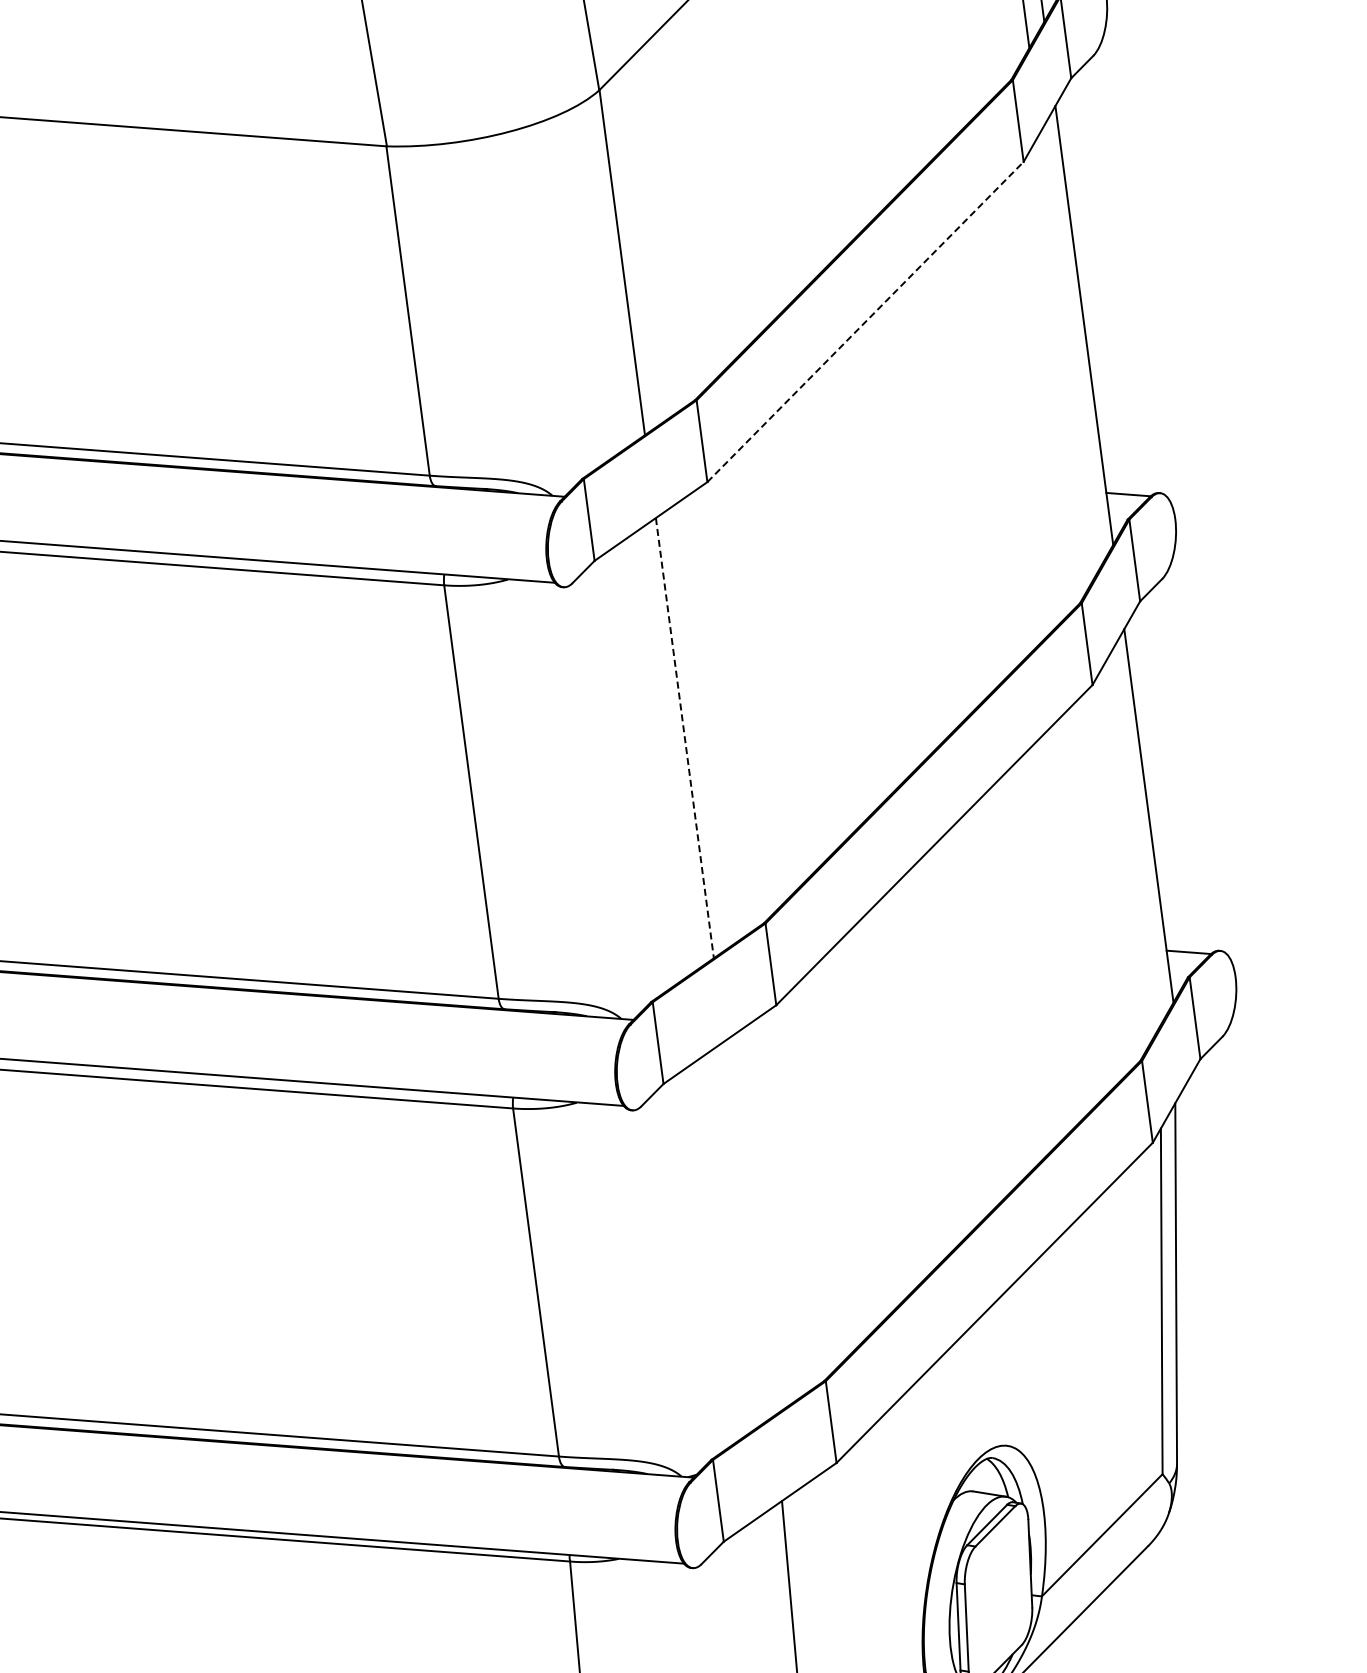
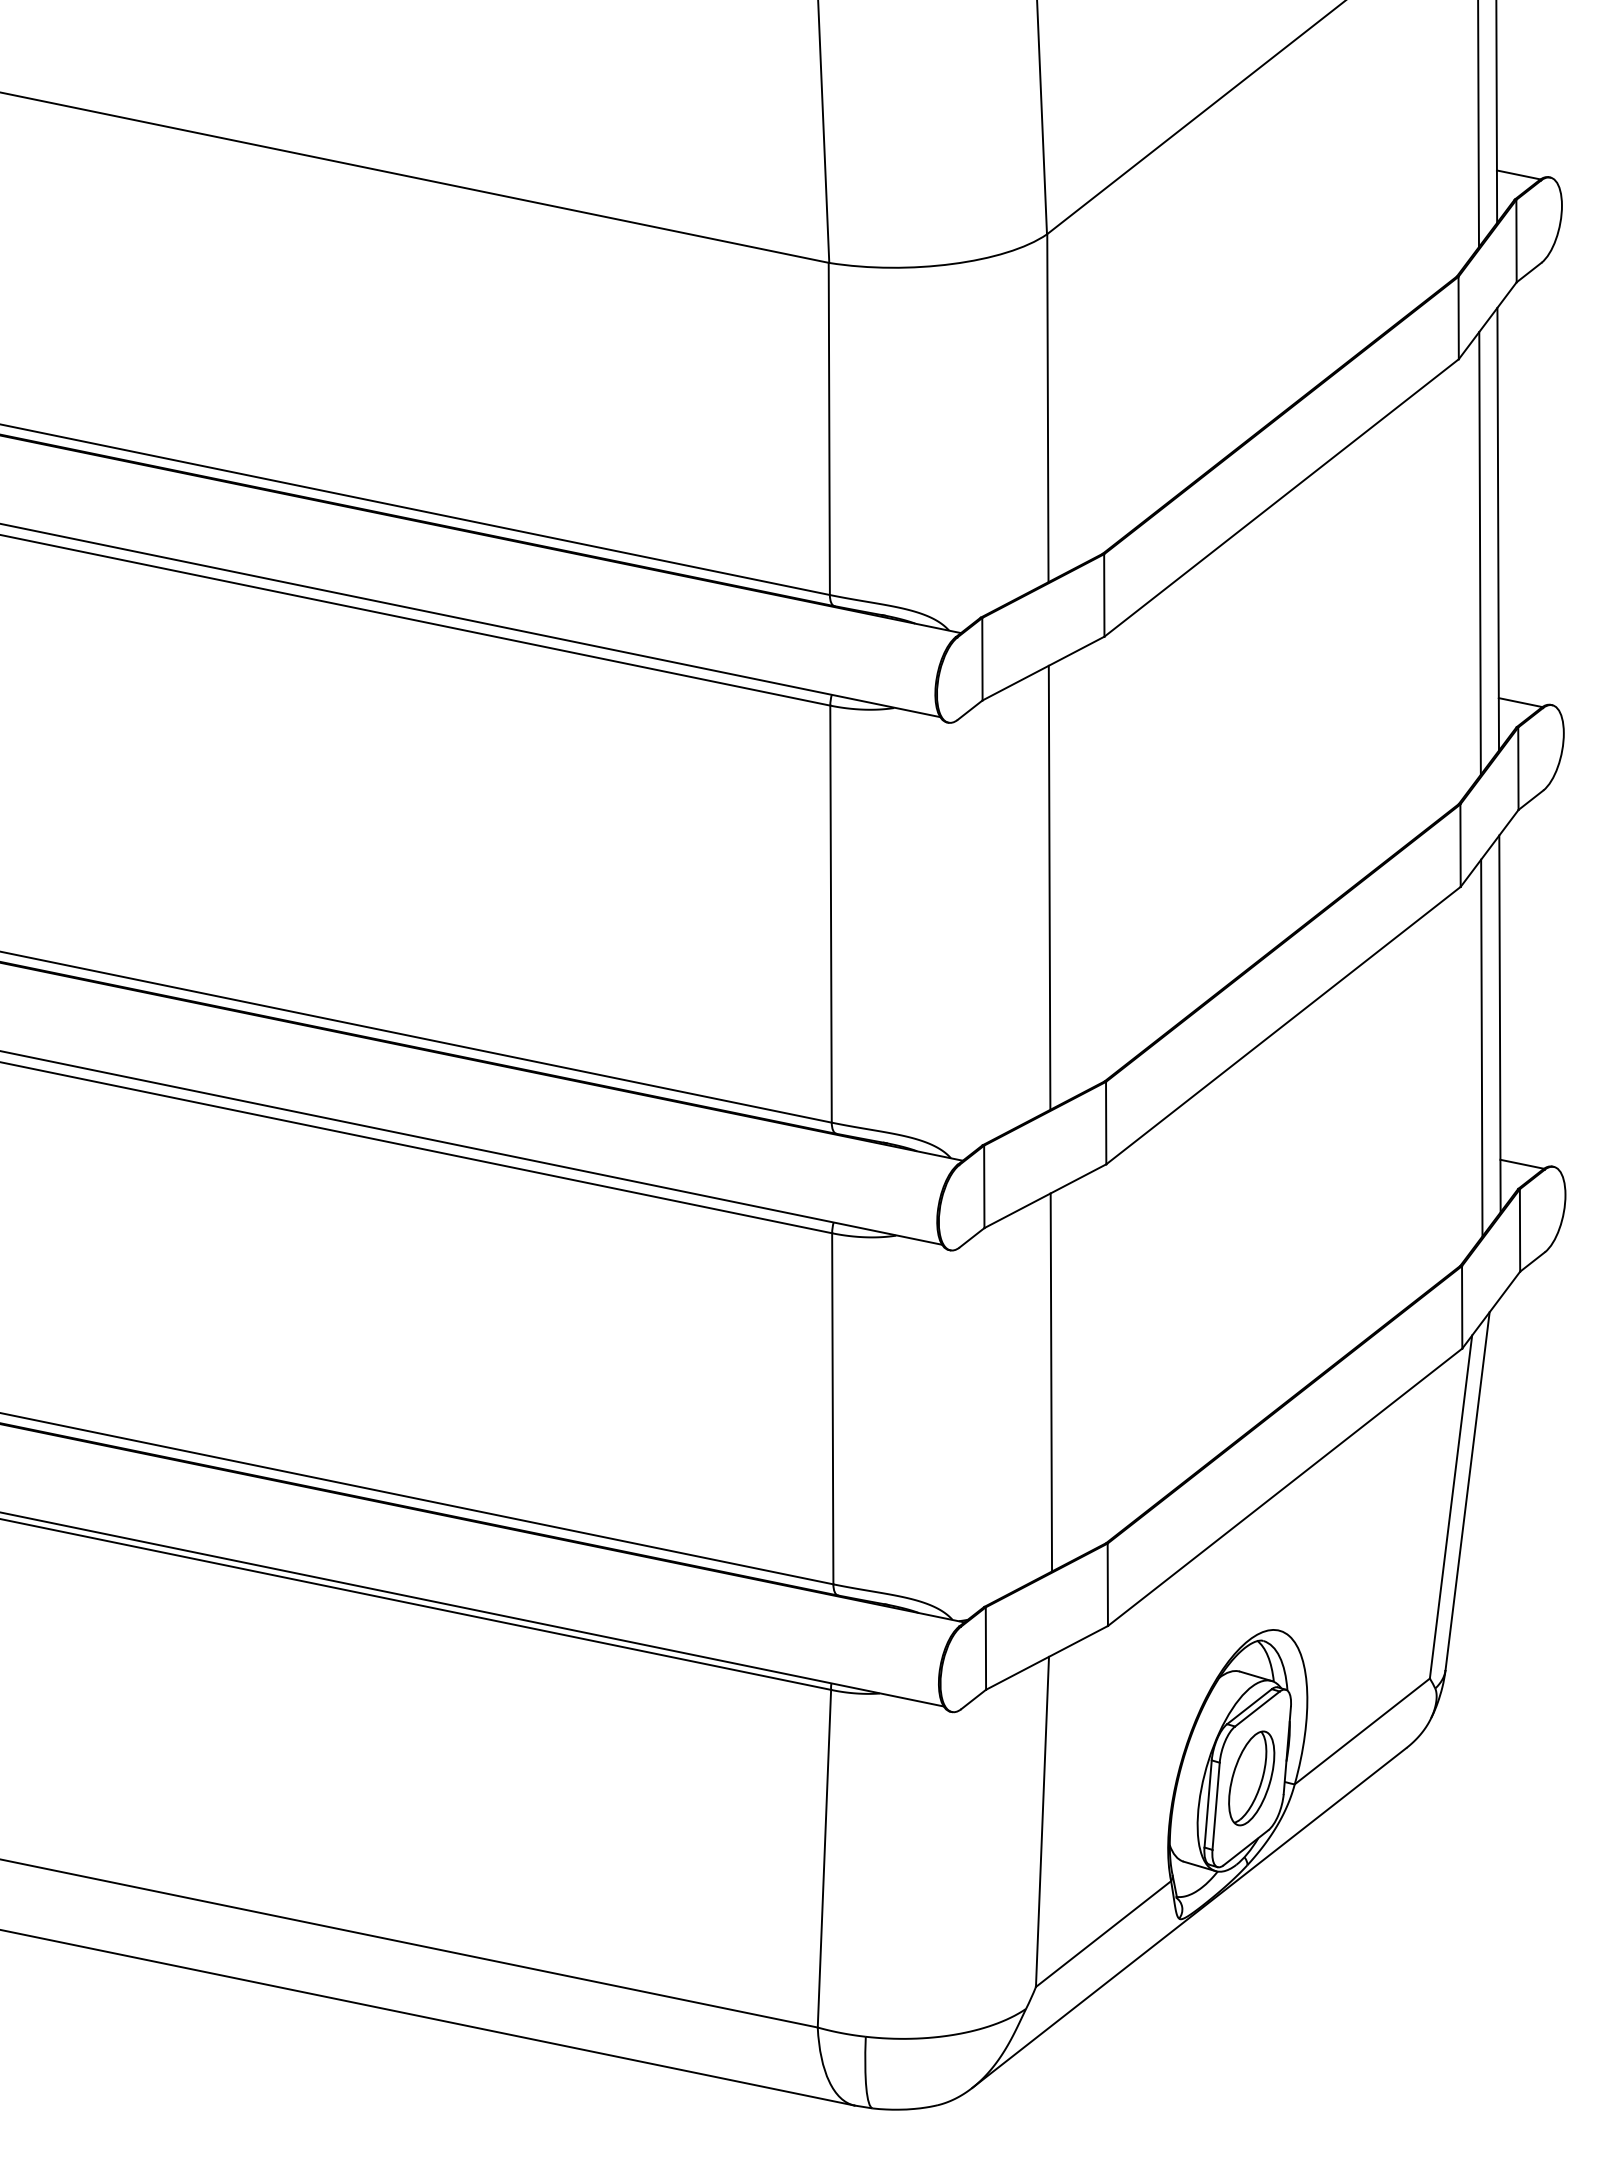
line: (866, 321) -> (1282, 497), dashed -> solid
line: (1068, 351) -> (1479, 553), added
line: (684, 737) -> (1049, 887), dashed -> solid
line: (1133, 841) -> (1481, 1047), added
line: (749, 1228) -> (1051, 1382), added
part: (998, 1595) -> (1251, 1778), added

